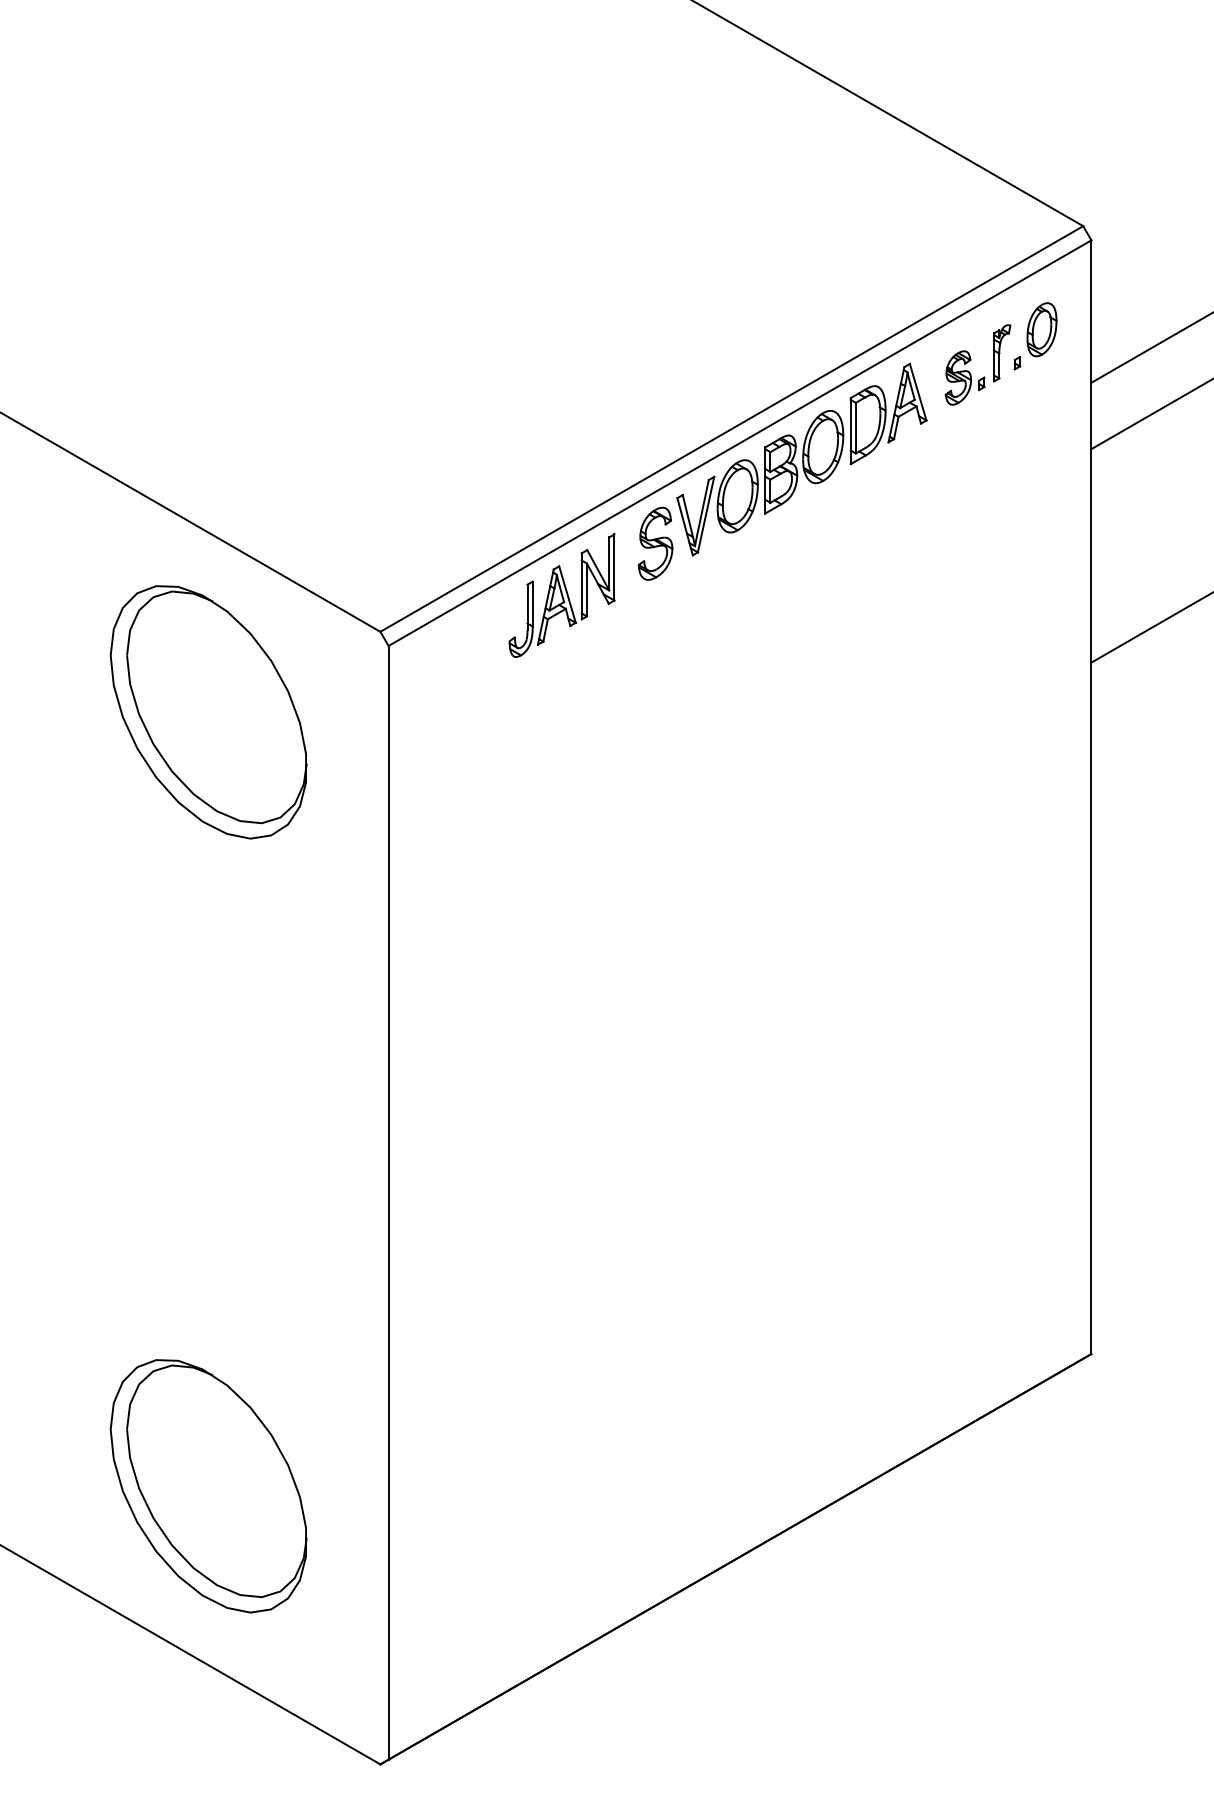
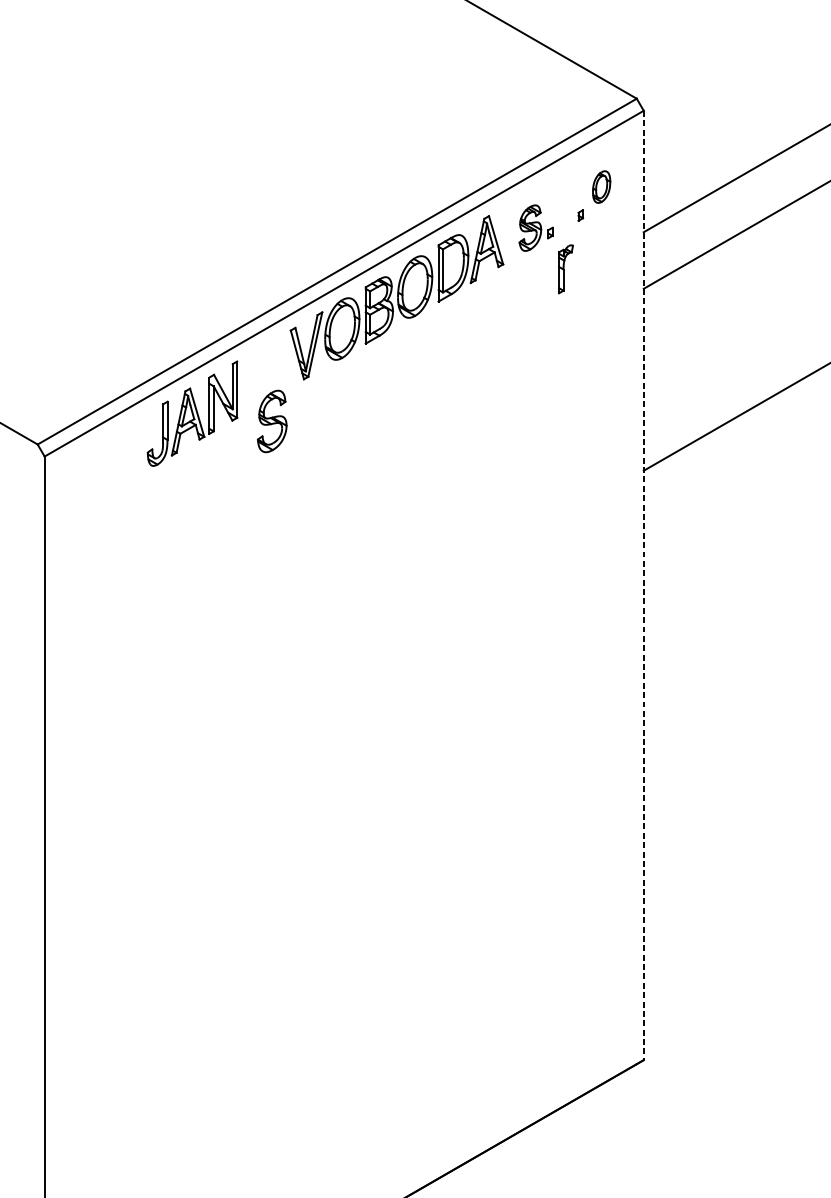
part: (1041, 329) -> (601, 186), size x0.7
part: (1002, 353) -> (566, 269), moved
part: (655, 543) -> (272, 421), moved
line: (1091, 797) -> (643, 585), solid -> dashed

